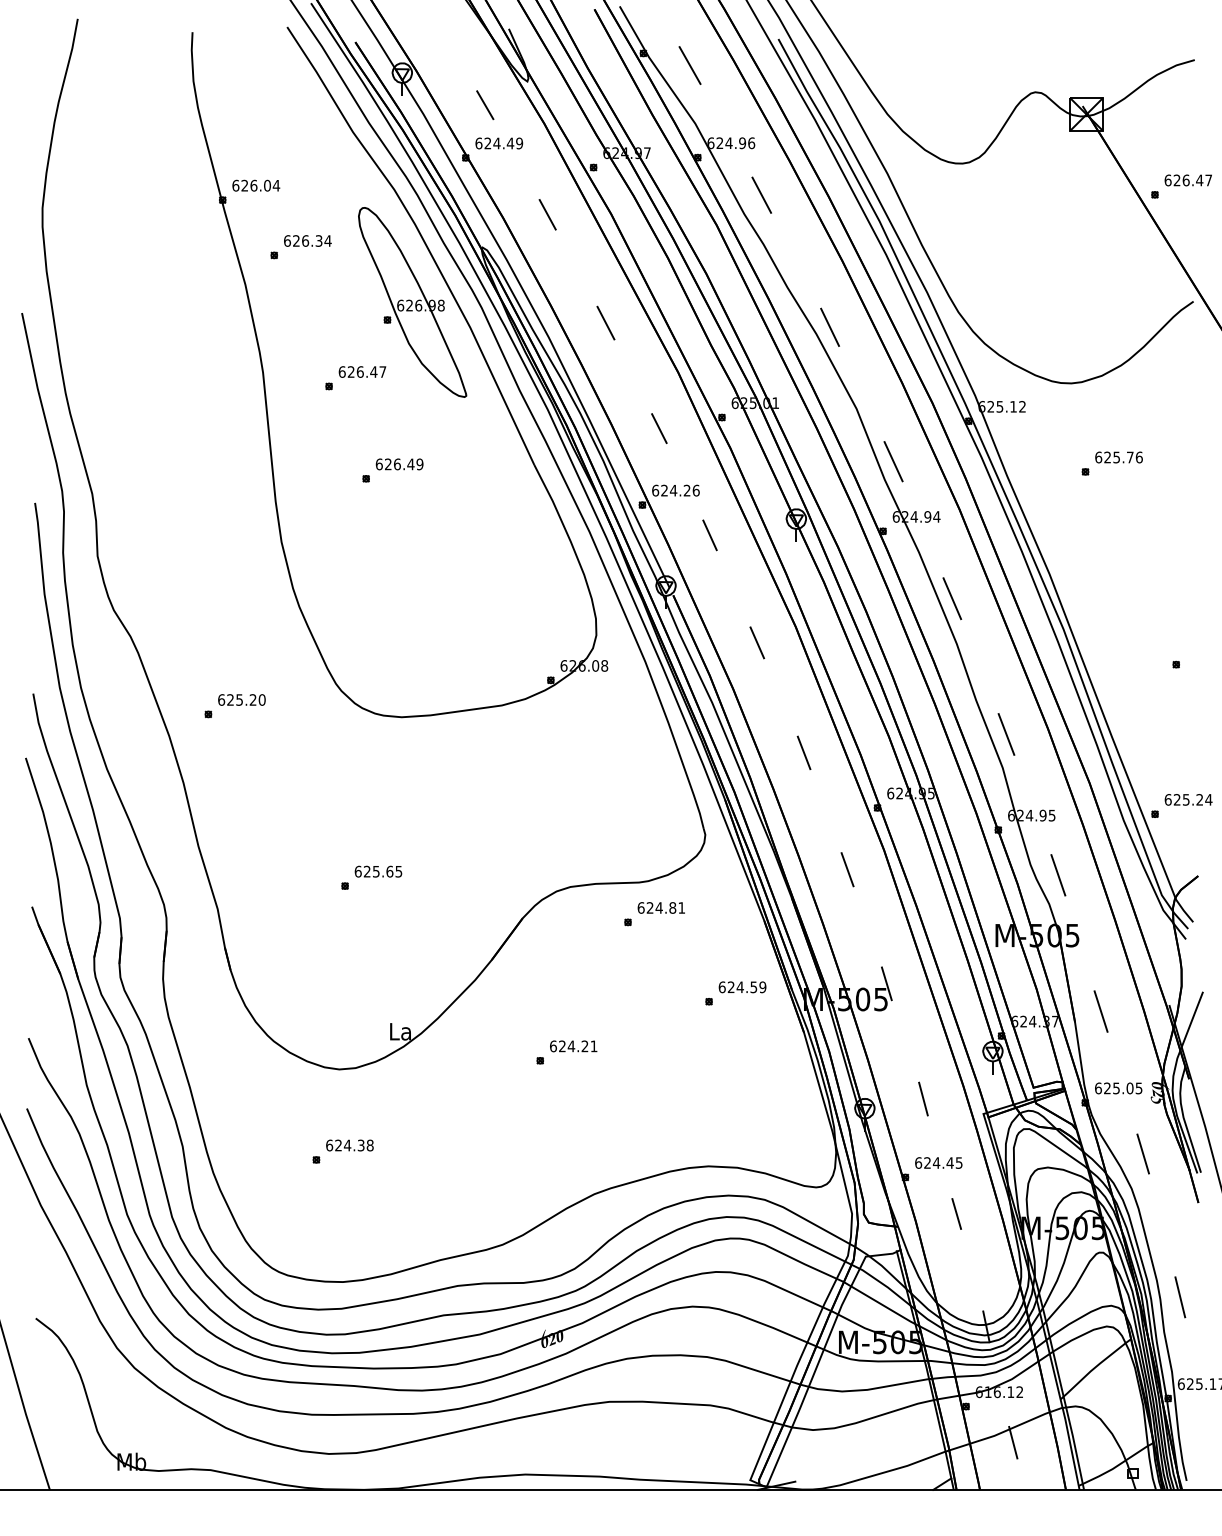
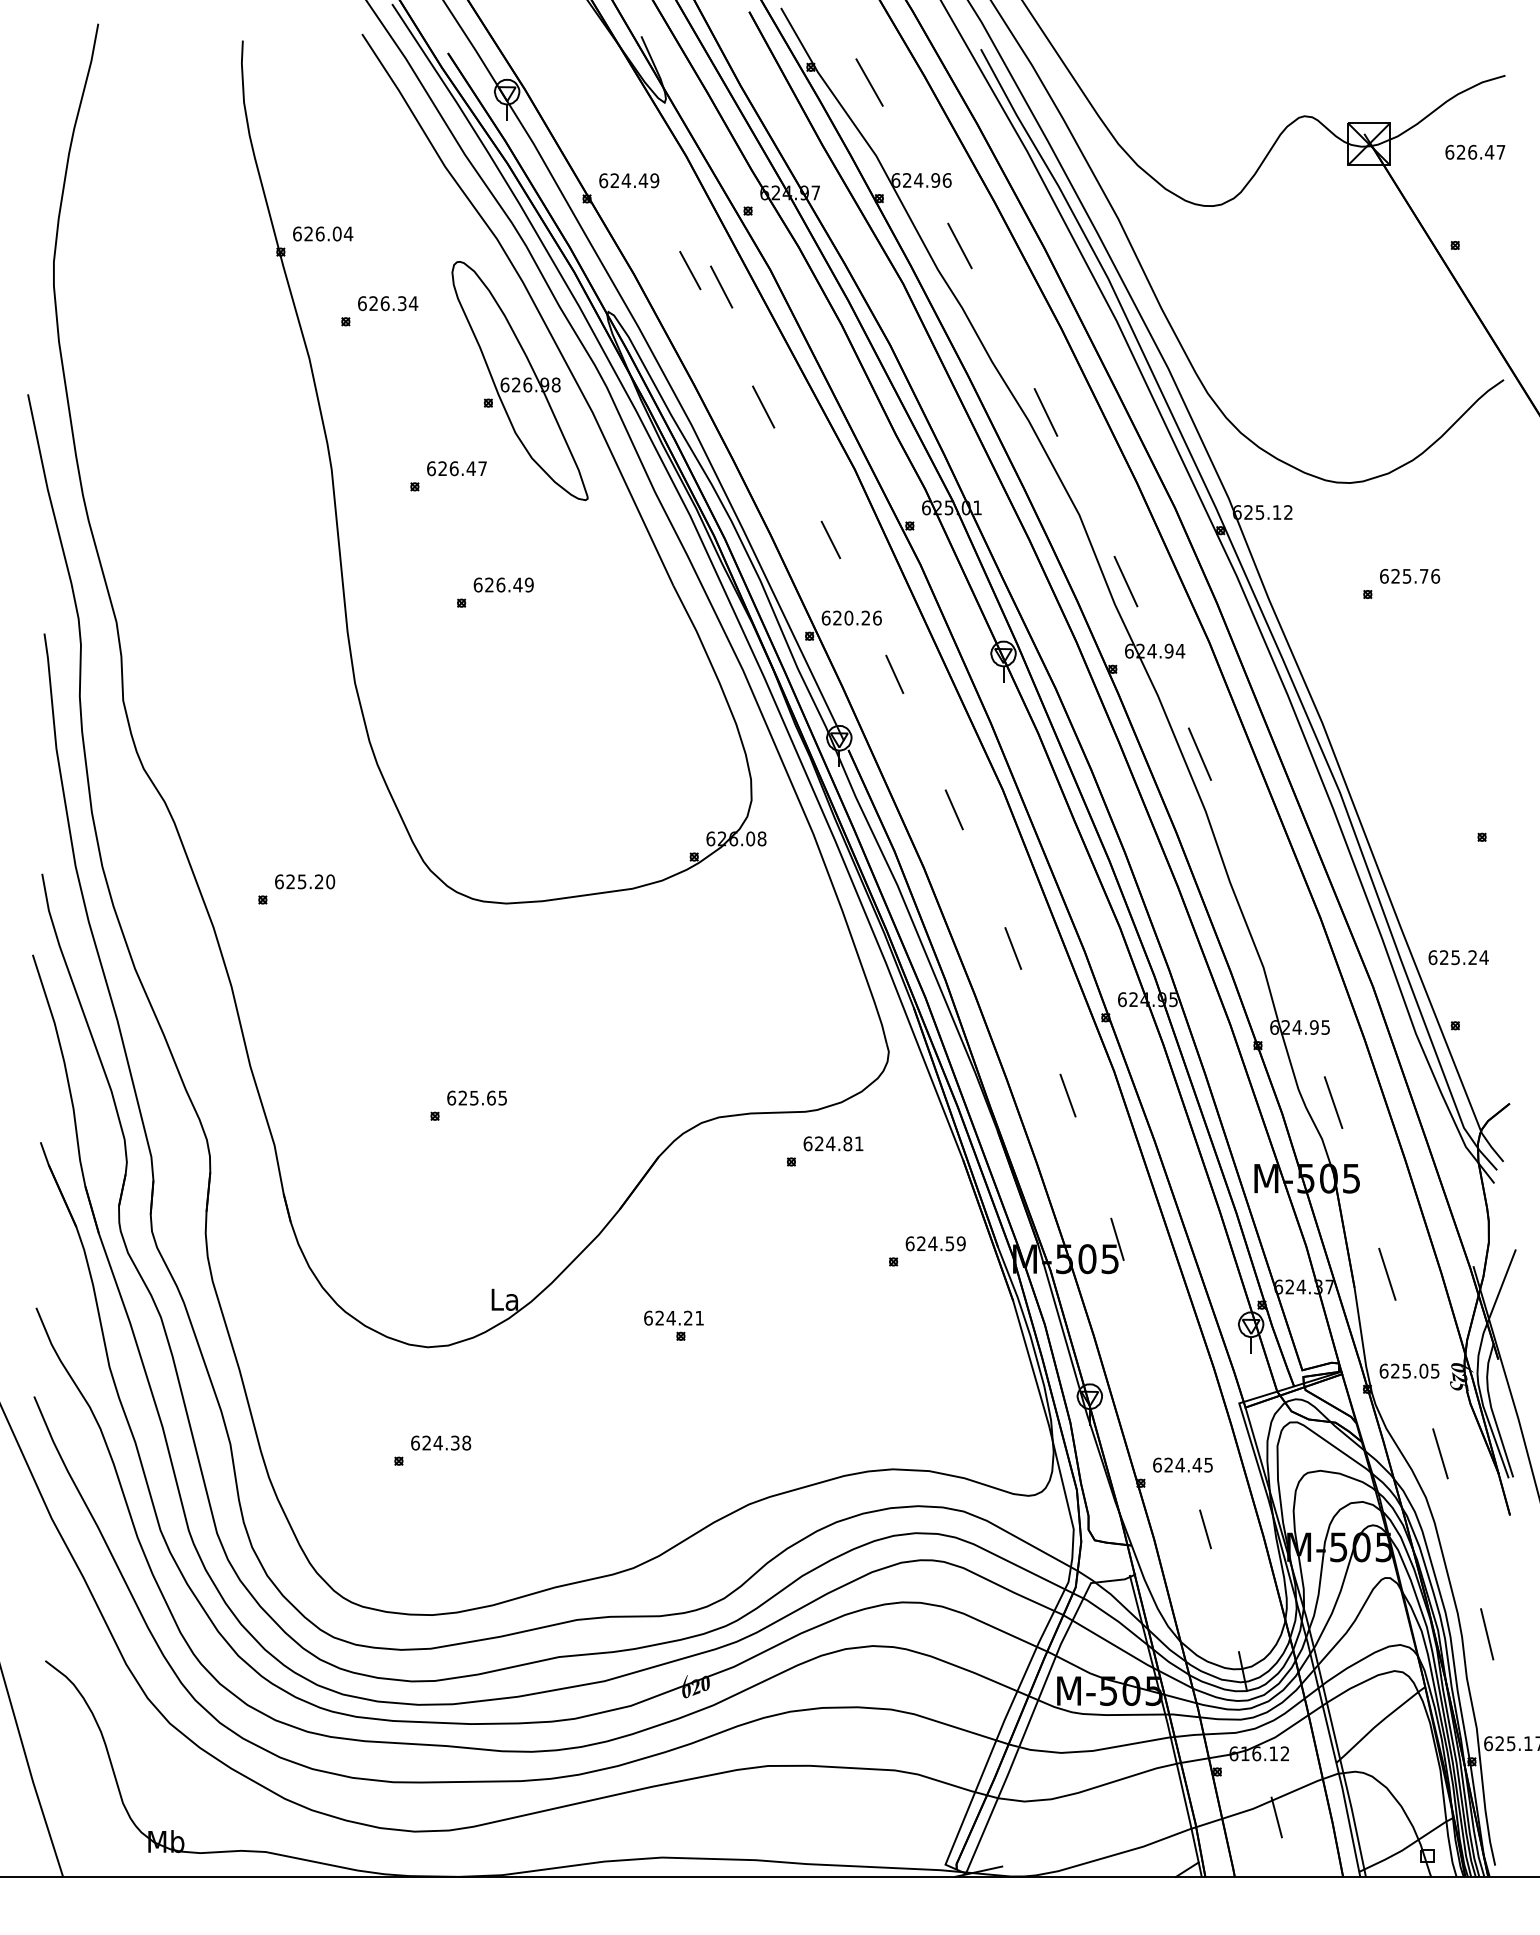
line: (485, 105) -> (611, 132), removed
text: (1188, 179) -> (1475, 151), moved
line: (572, 227) -> (721, 286), added
text: (673, 490) -> (848, 617), 624.26 -> 620.26
line: (1006, 733) -> (1268, 924), removed
text: (1188, 799) -> (1458, 957), moved
text: (573, 1045) -> (673, 1317), moved
line: (923, 1099) -> (1163, 1384), removed

